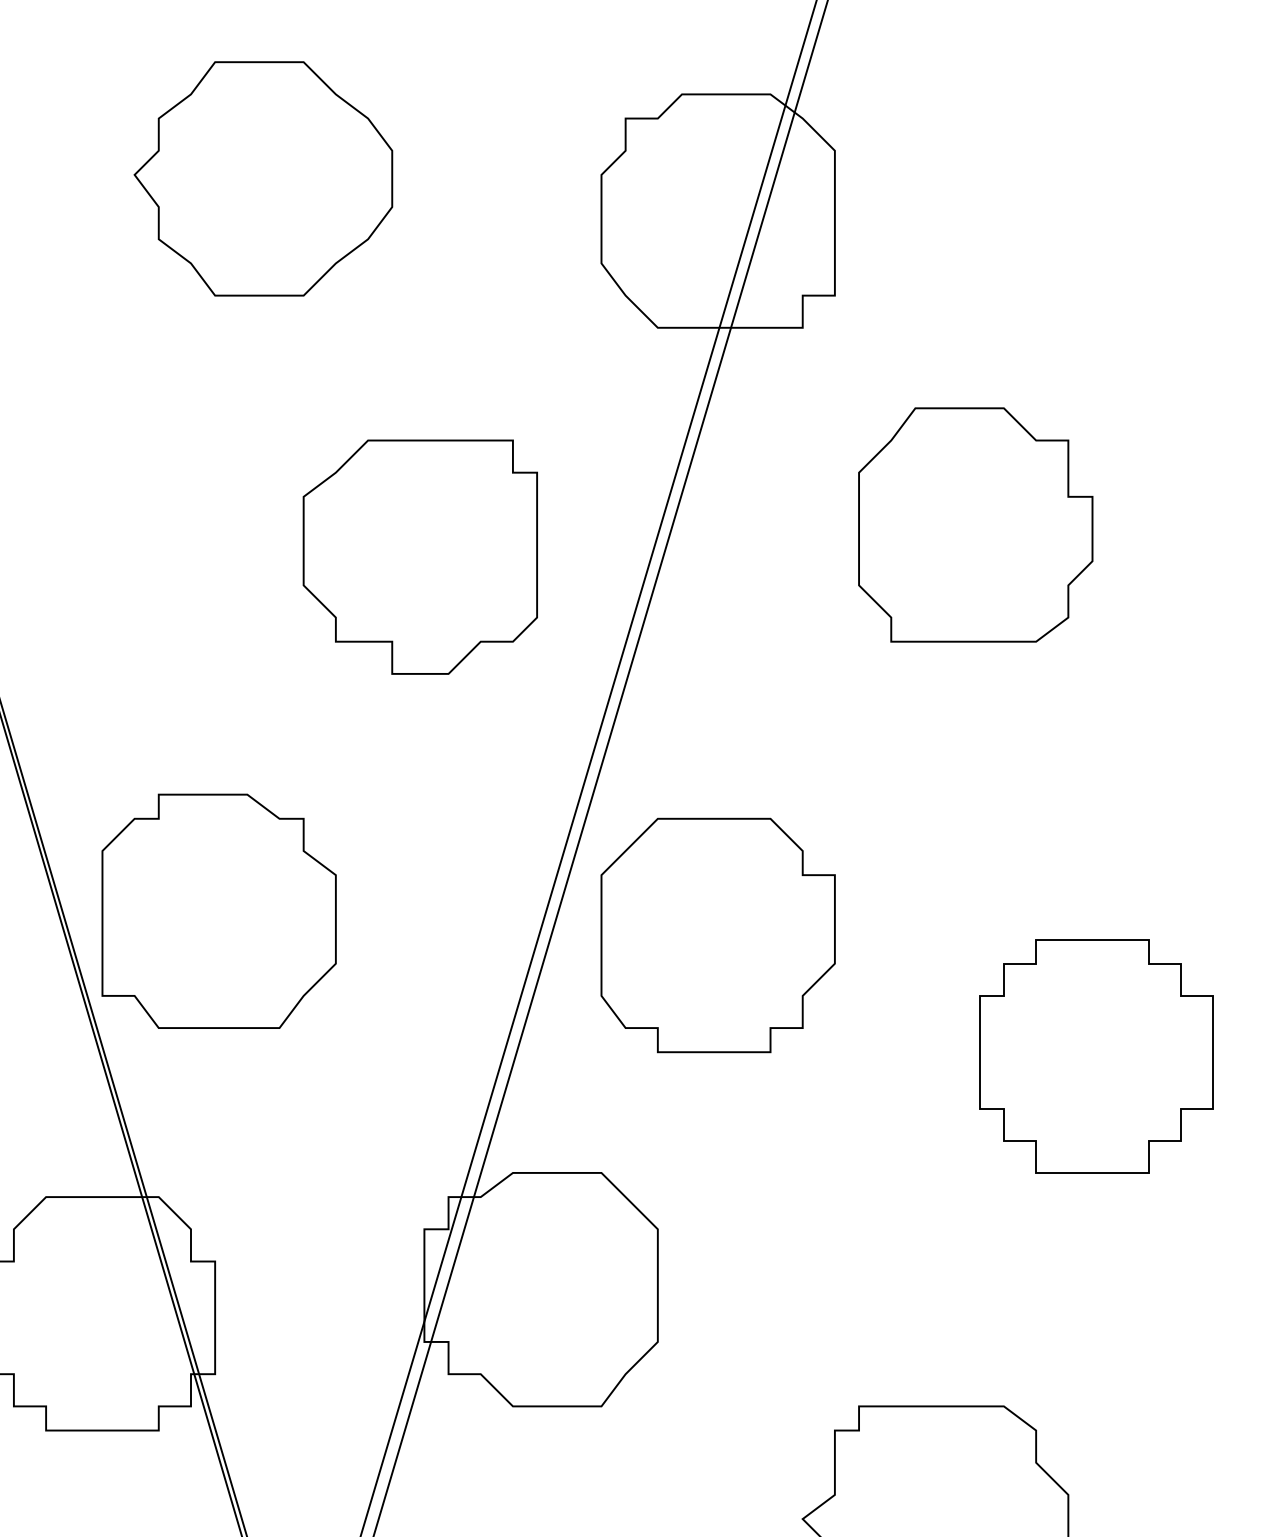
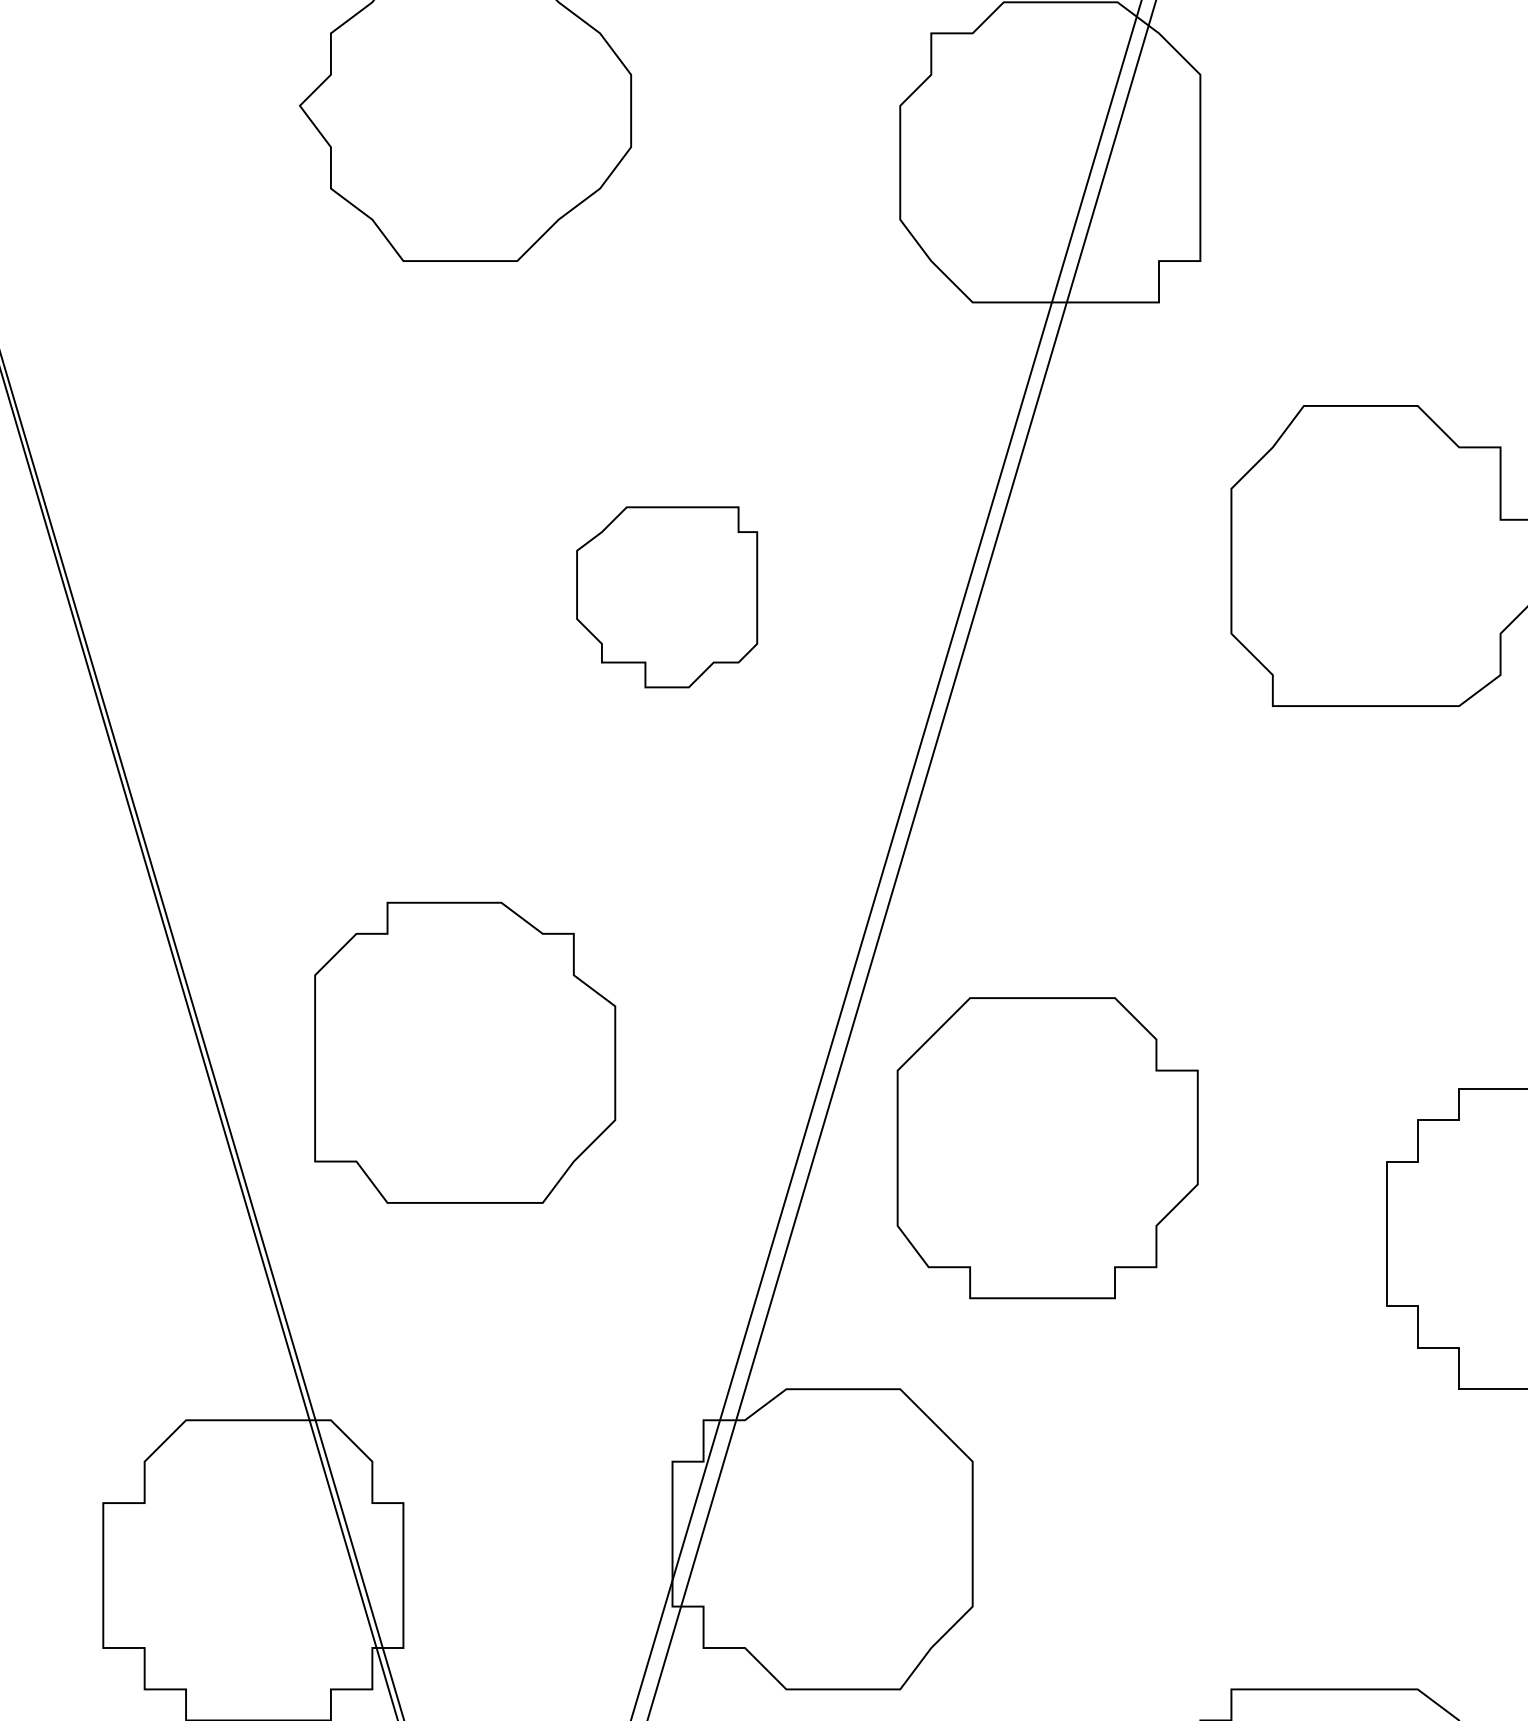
part: (419, 556) -> (666, 596), size x0.6
part: (218, 910) -> (464, 1051), moved
part: (717, 935) -> (1046, 1148), moved

